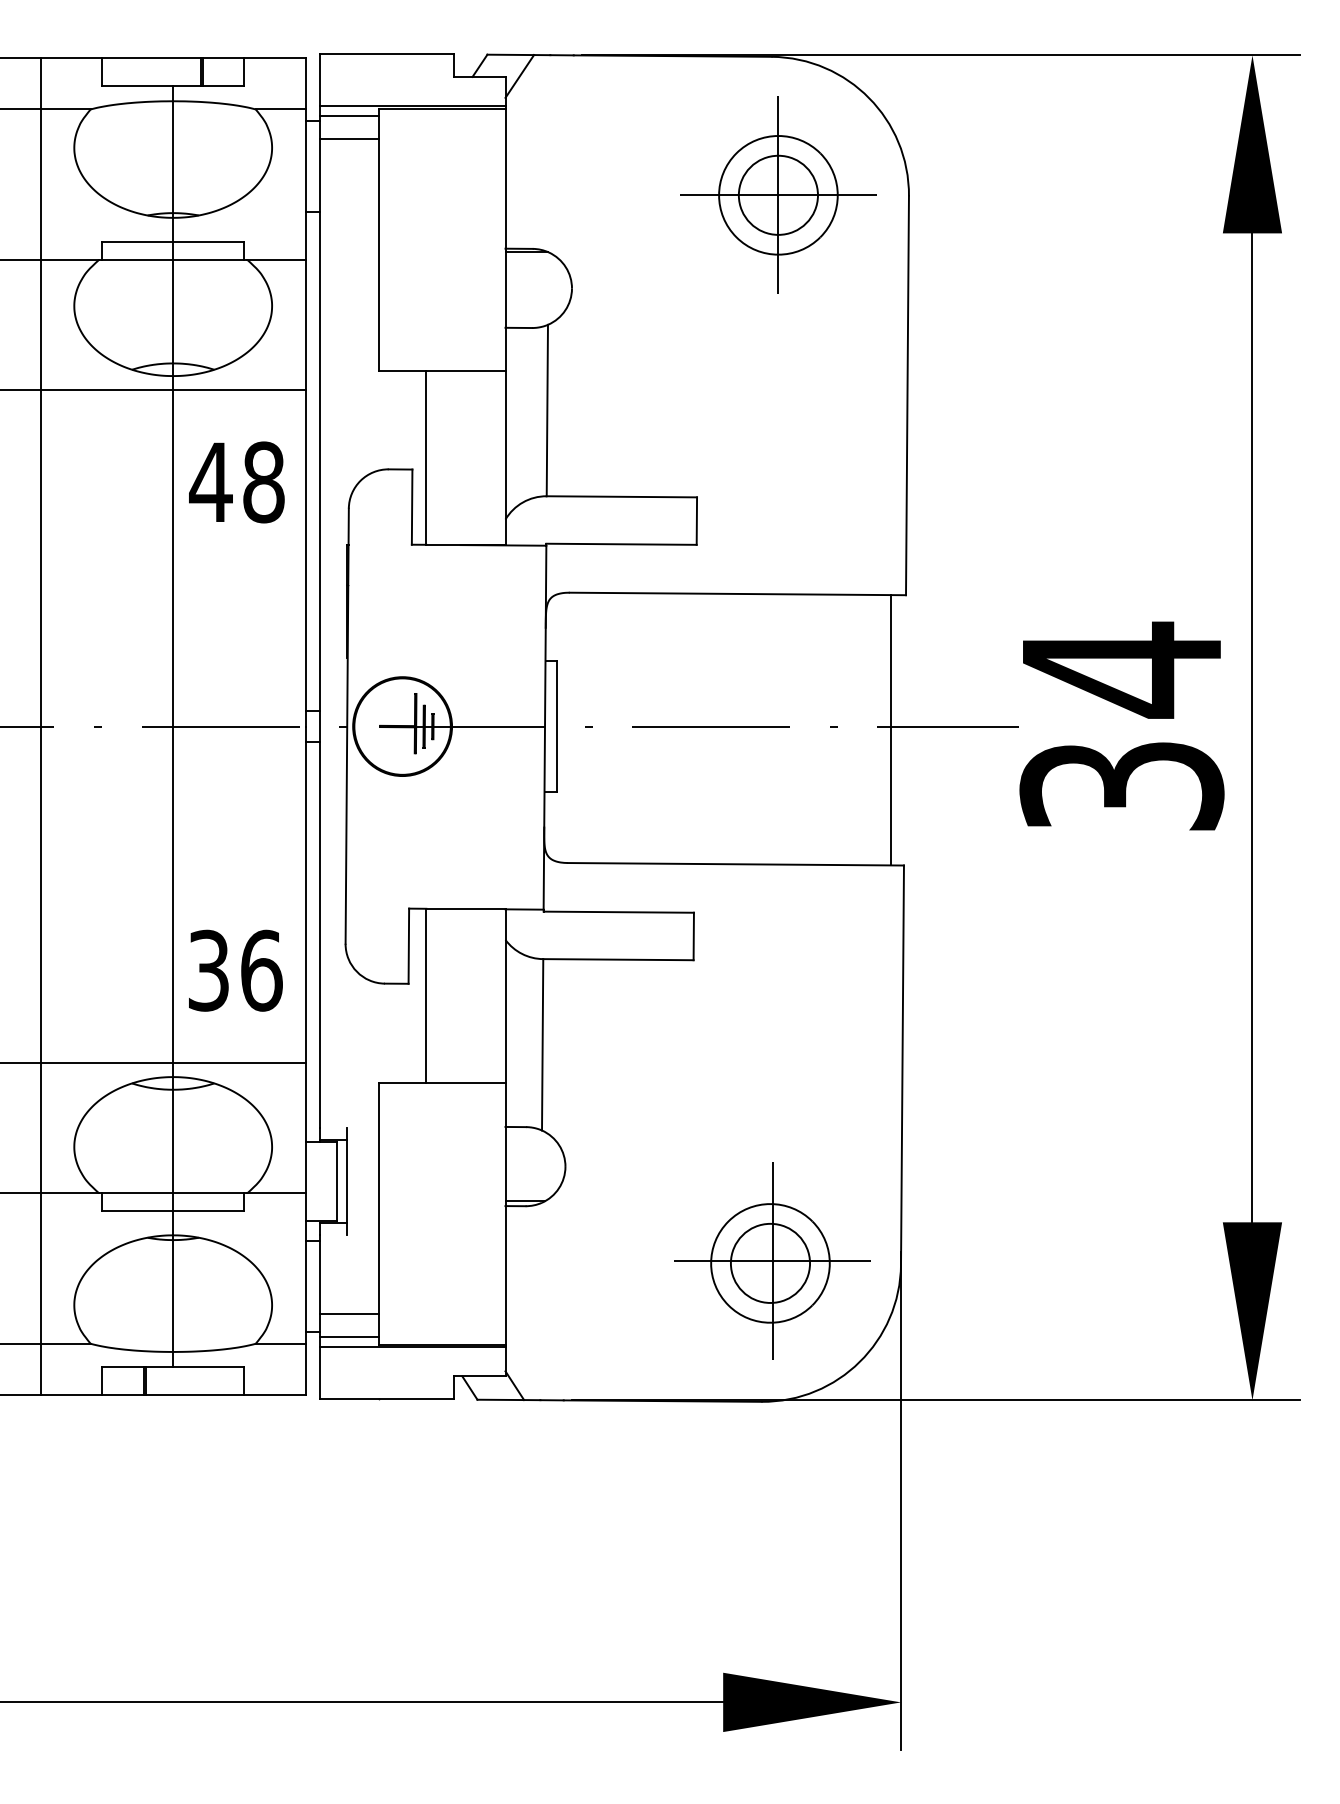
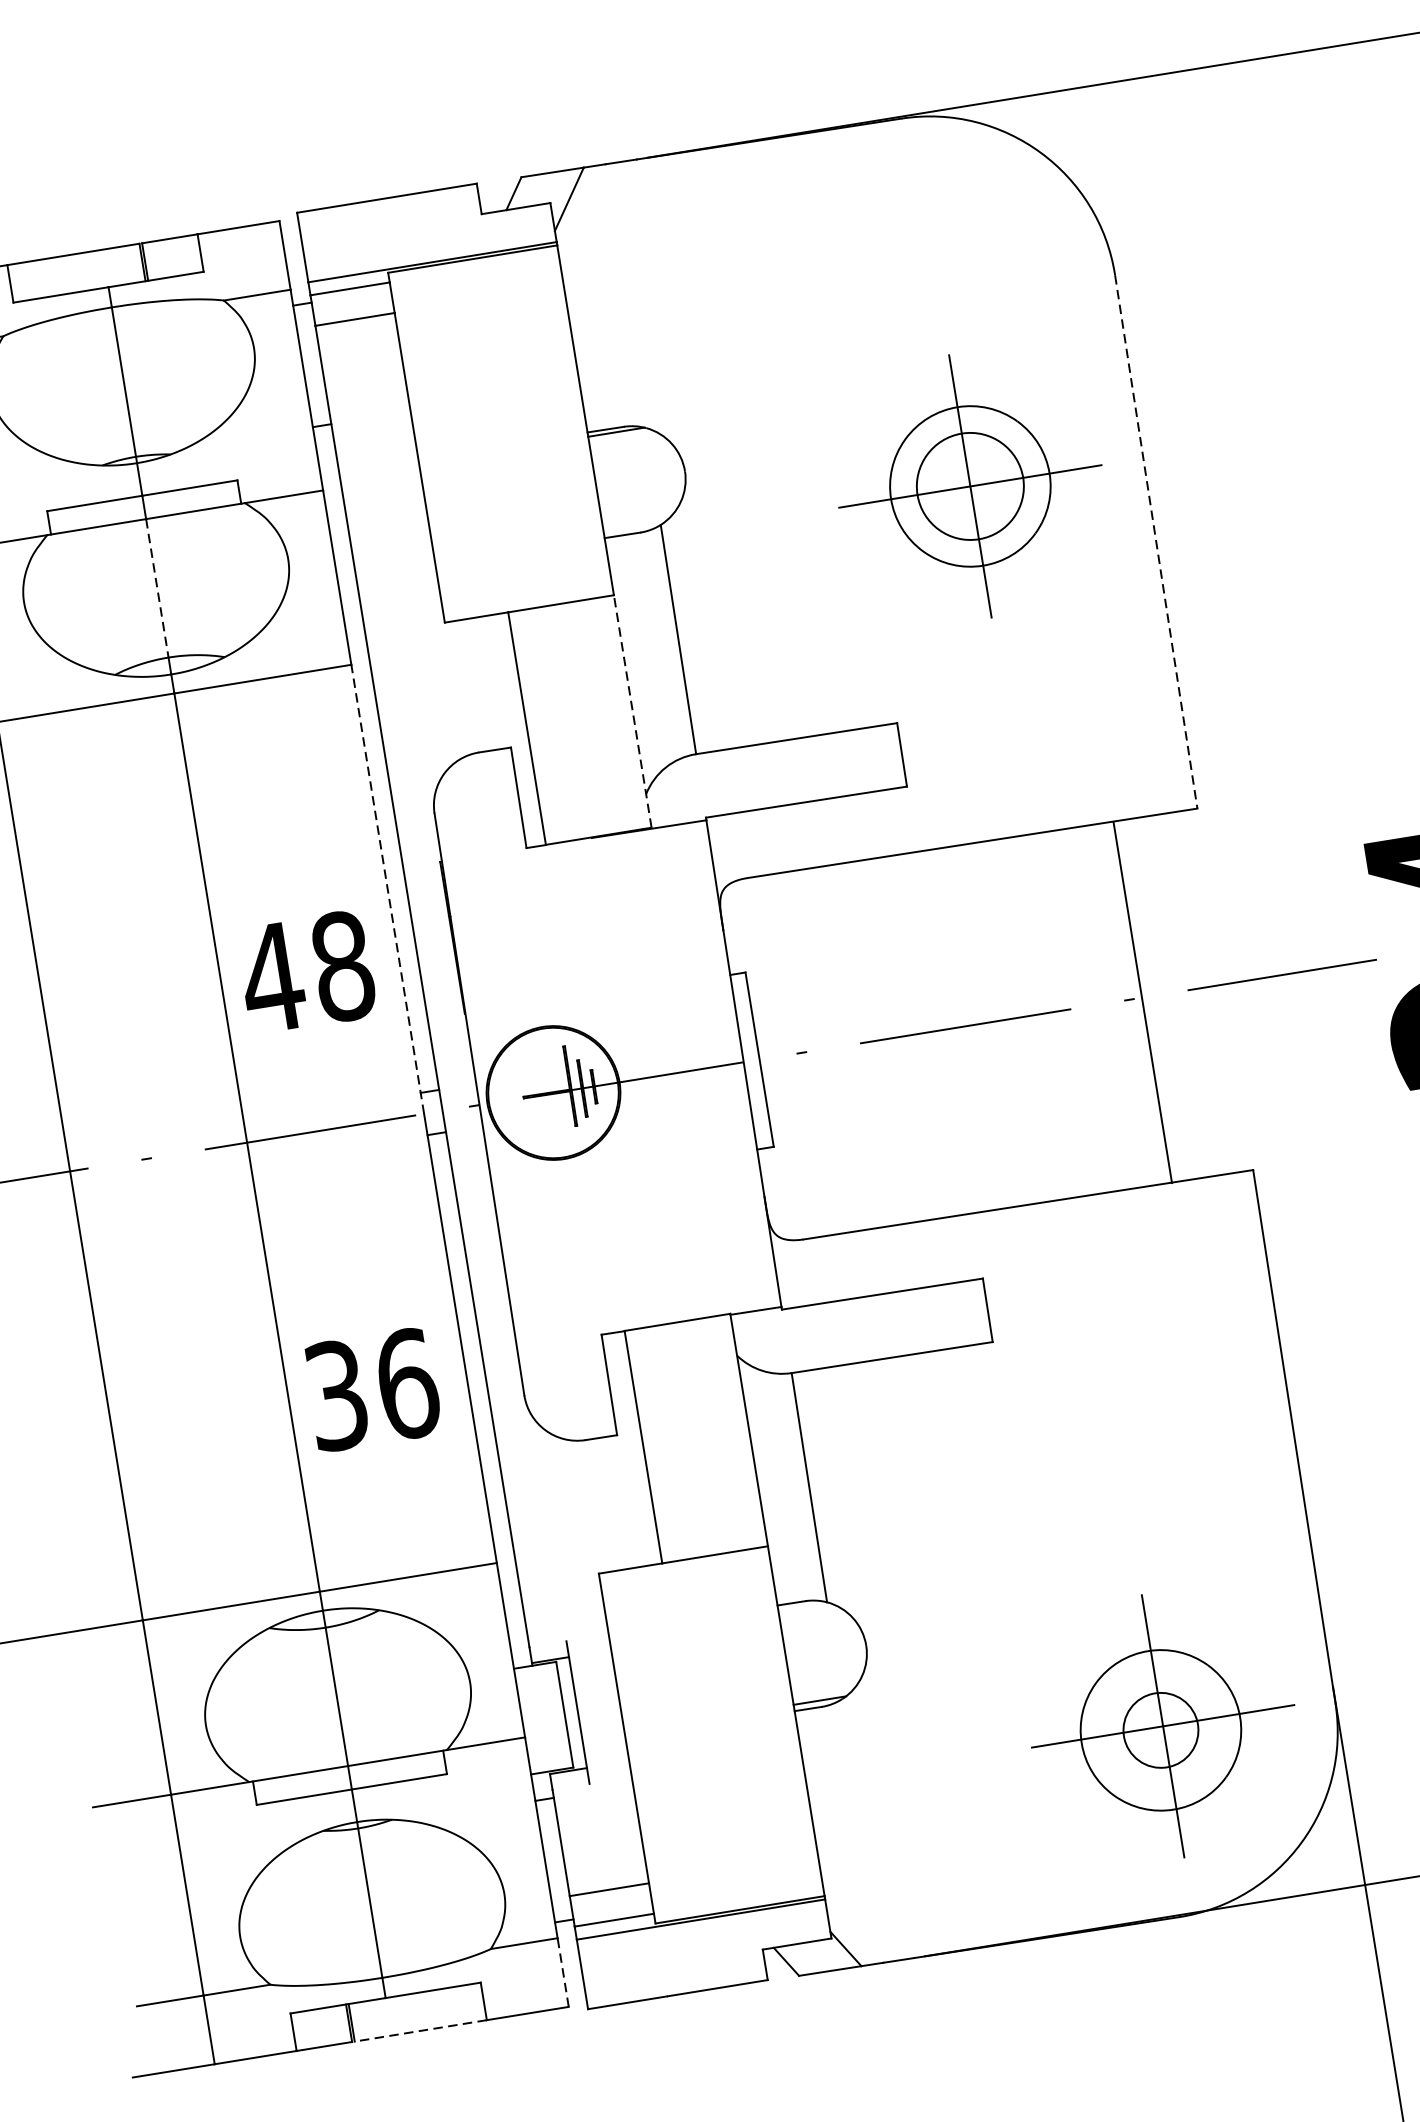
part: (778, 194) -> (970, 485), moved
line: (173, 311) -> (157, 588), solid -> dashed
line: (907, 396) -> (1156, 542), solid -> dashed
line: (505, 457) -> (632, 711), solid -> dashed
text: (236, 482) -> (306, 972), moved
line: (305, 557) -> (387, 888), solid -> dashed
line: (891, 730) -> (1143, 1002), moved
text: (235, 970) -> (372, 1389), moved
circle: (770, 1262) -> (1160, 1729), size x0.7
line: (305, 1369) -> (562, 1972), solid -> dashed
line: (194, 1395) -> (420, 2031), solid -> dashed

